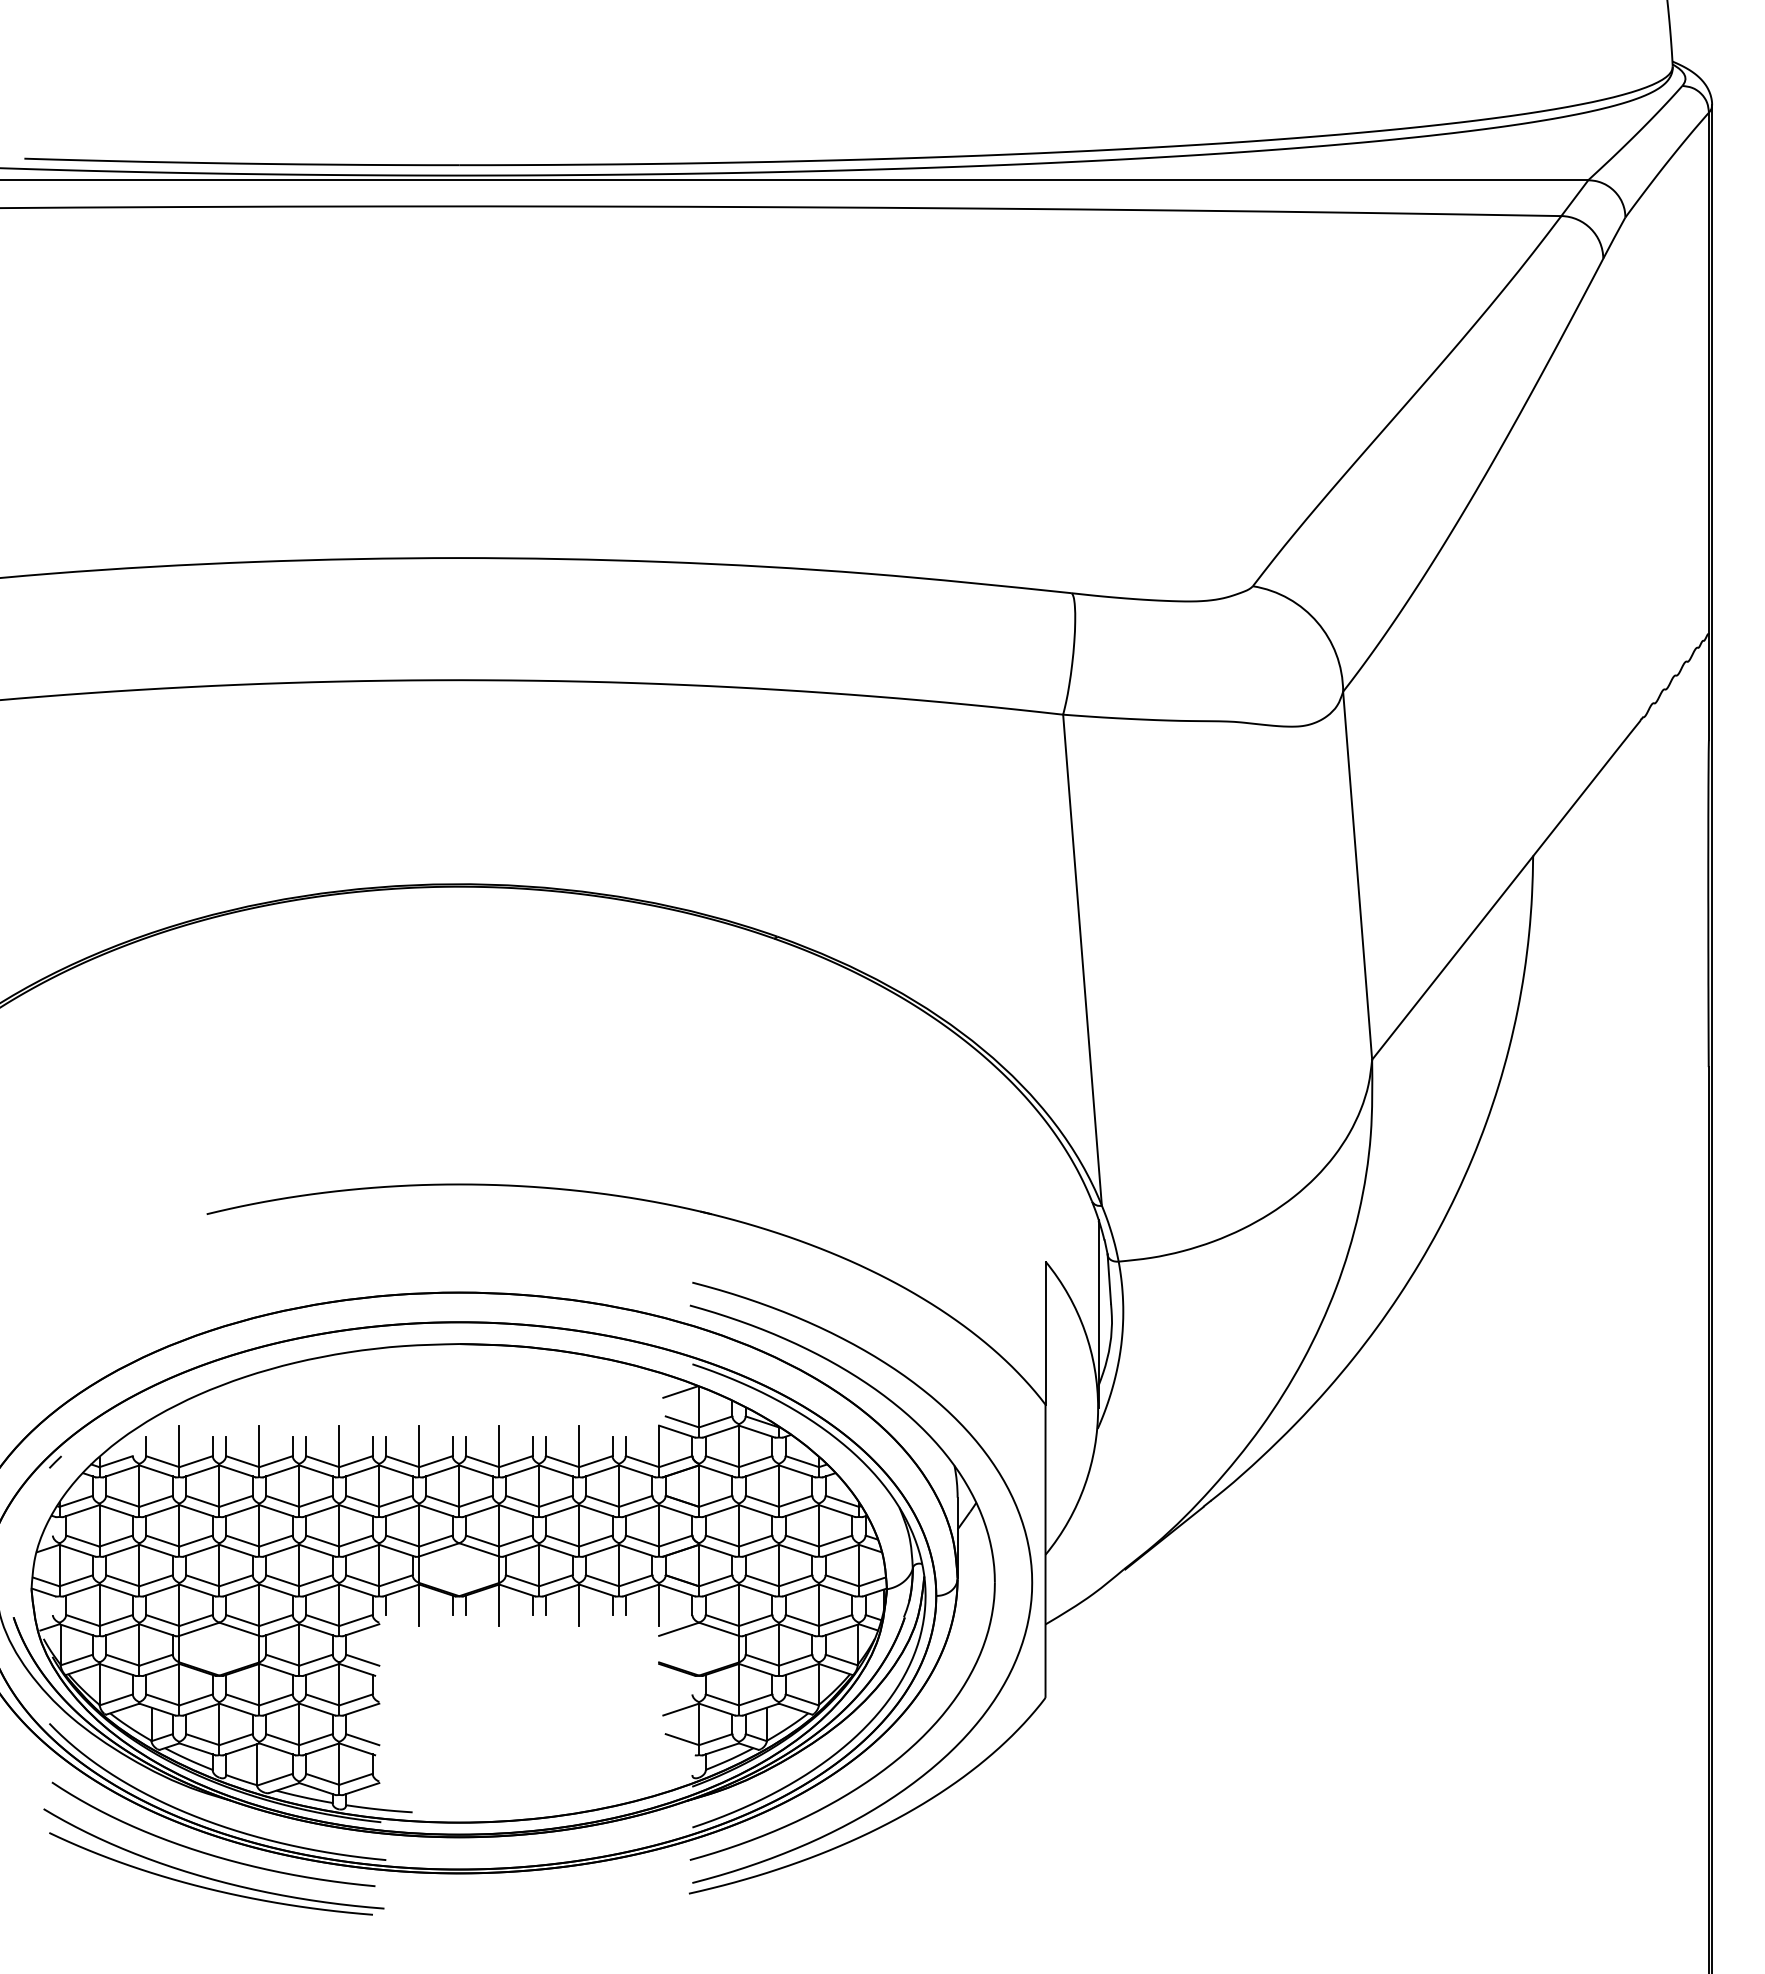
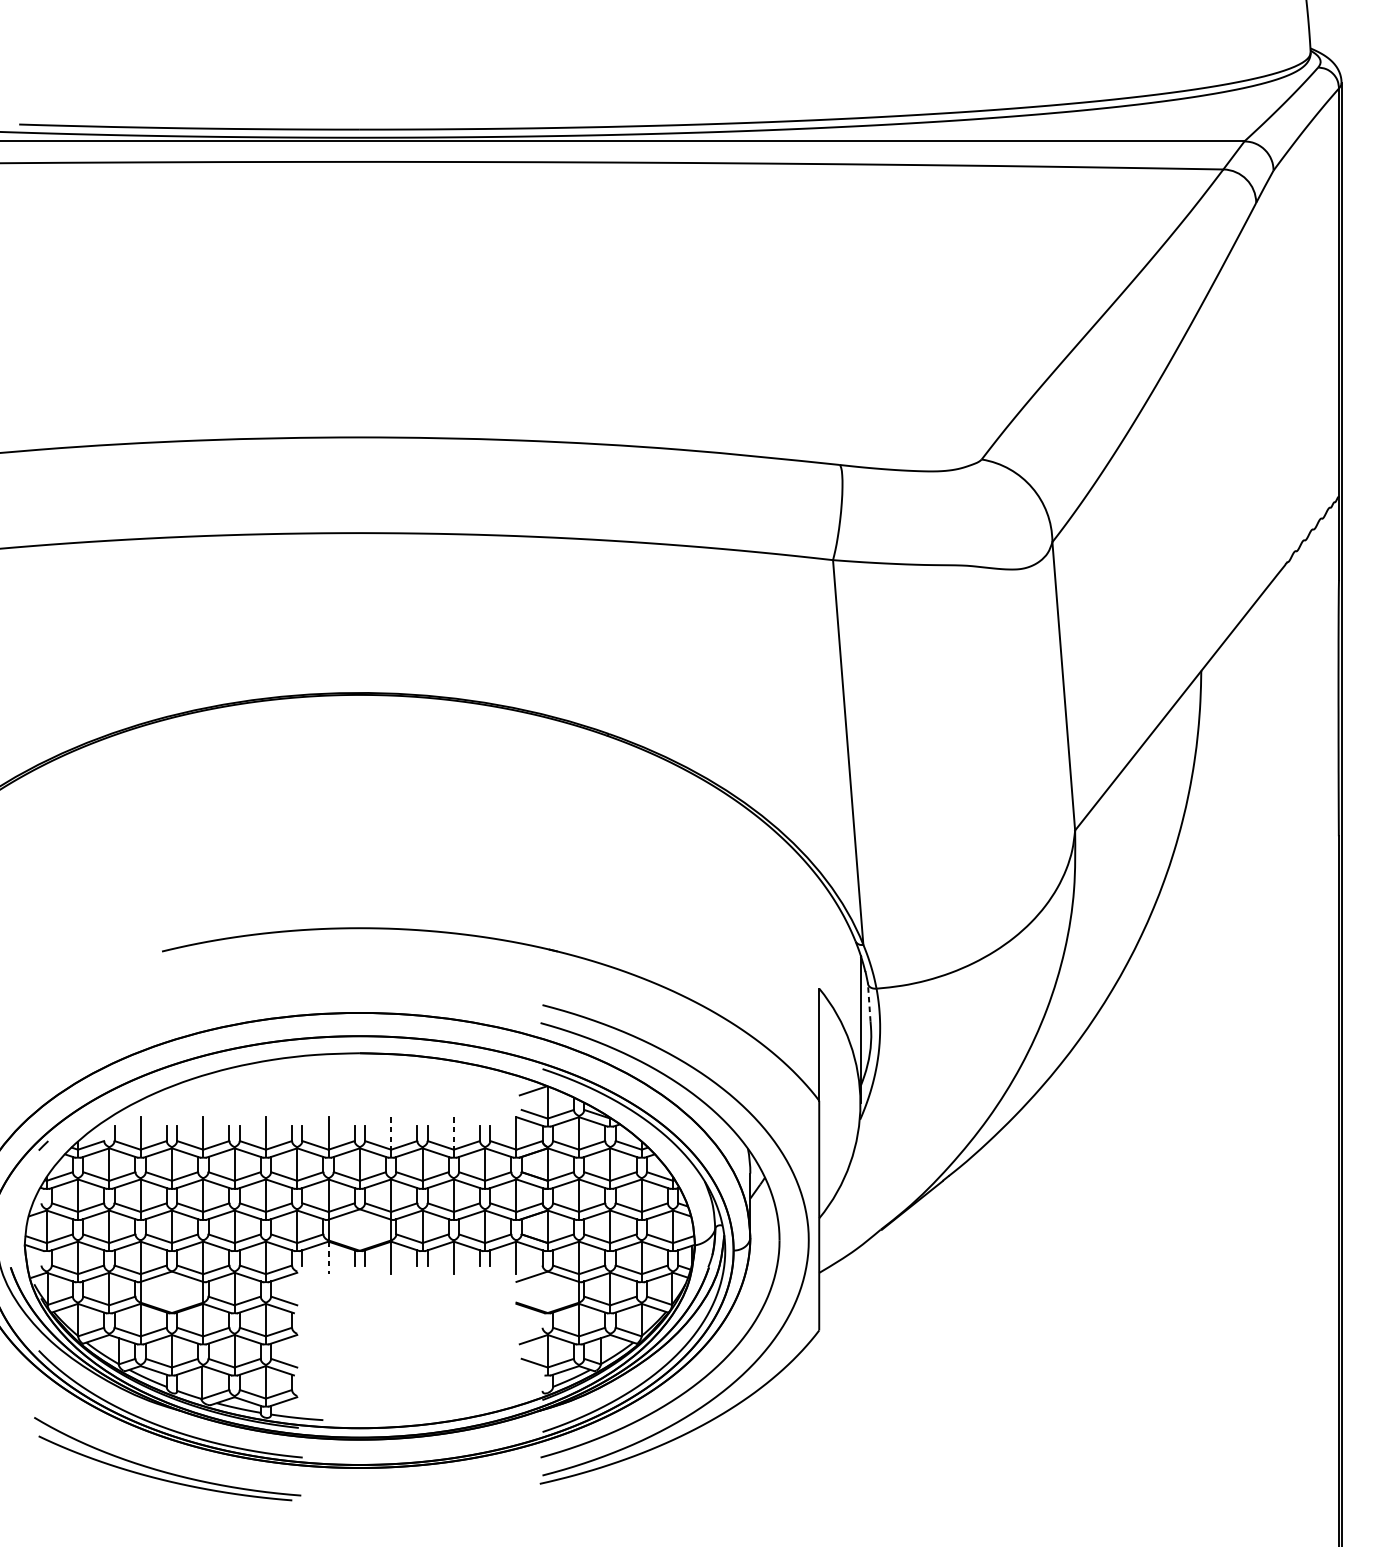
line: (1109, 1278) -> (869, 1001), solid -> dashed
line: (499, 1446) -> (391, 1133), solid -> dashed
line: (579, 1446) -> (454, 1133), solid -> dashed
line: (419, 1605) -> (328, 1258), solid -> dashed
curve: (210, 1853) -> (164, 1452), removed

